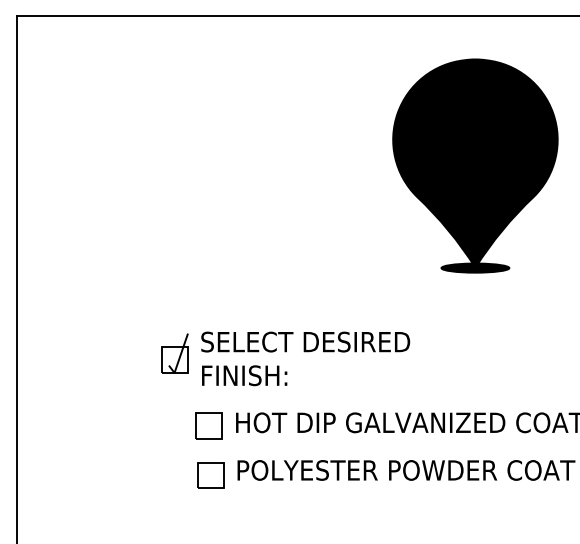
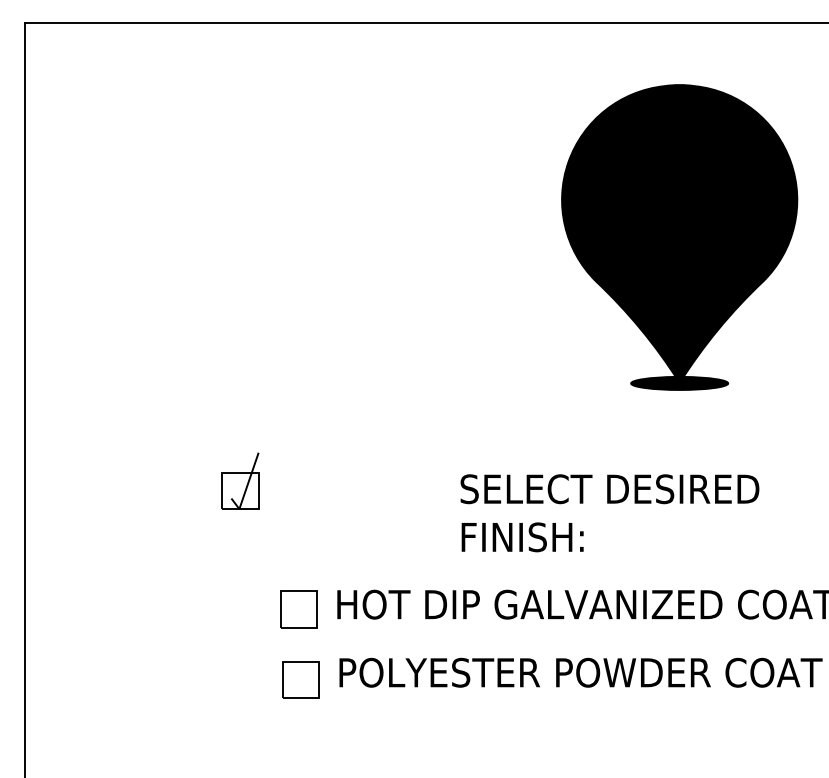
part: (174, 353) -> (239, 481), moved
text: (305, 358) -> (609, 512), moved

